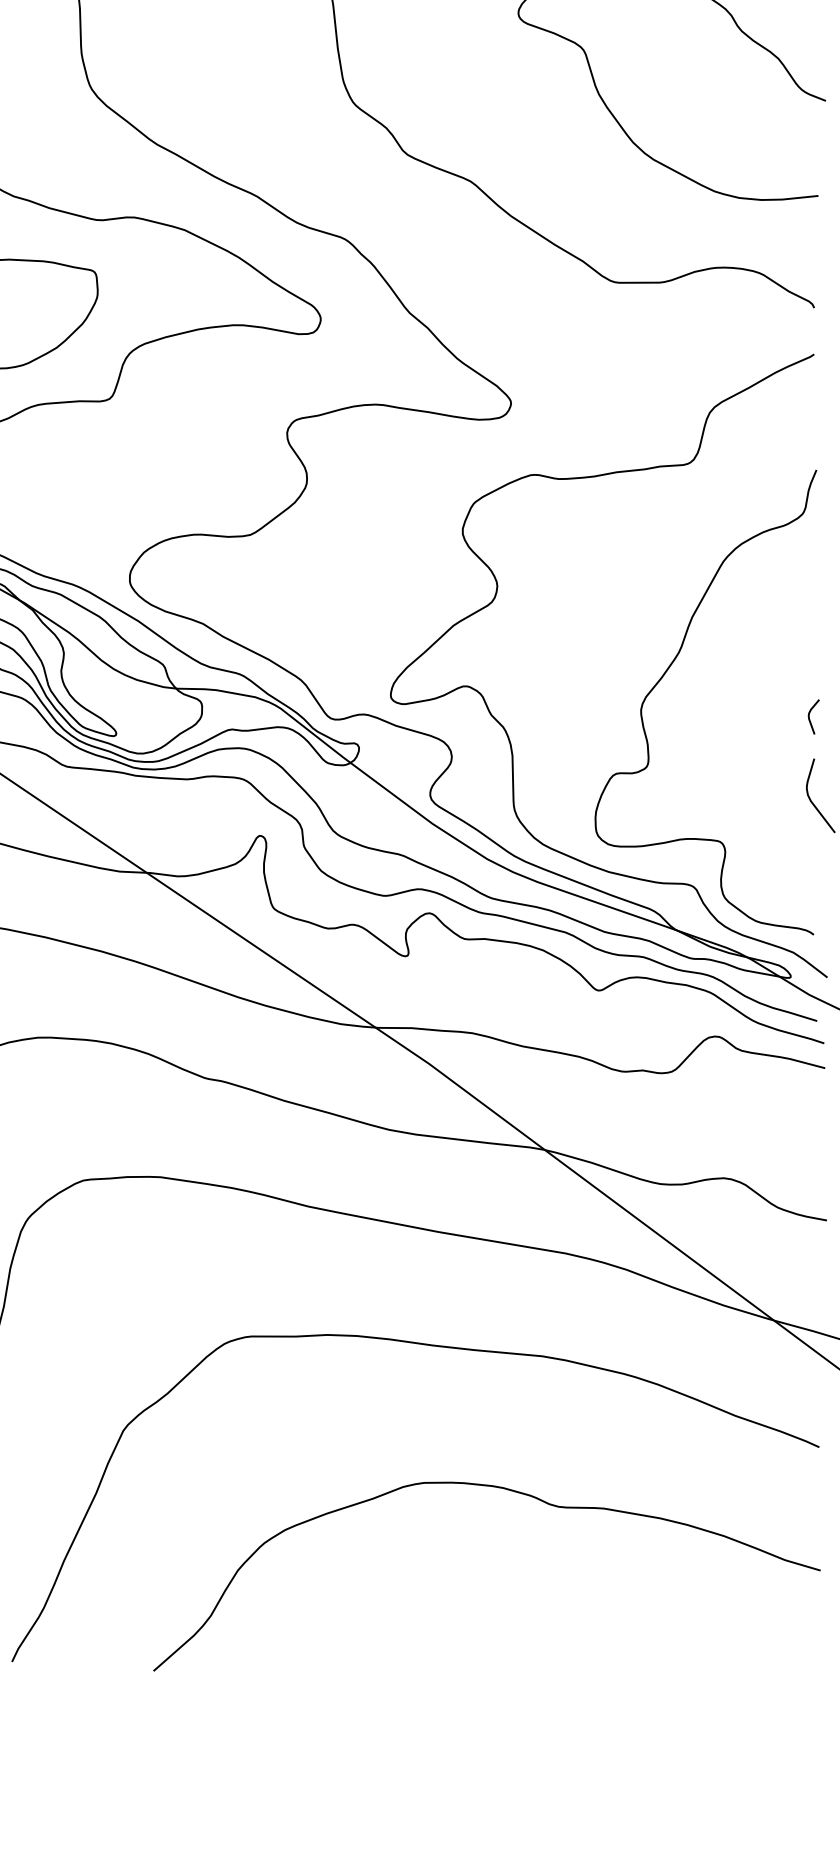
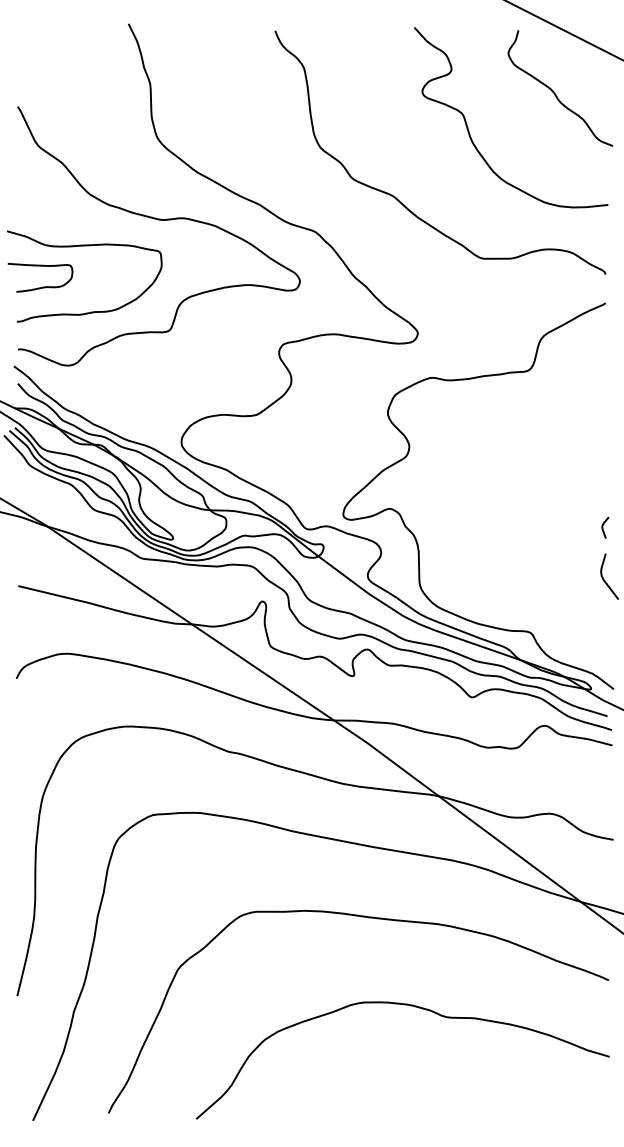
curve: (665, 676) -> (513, 502), removed

